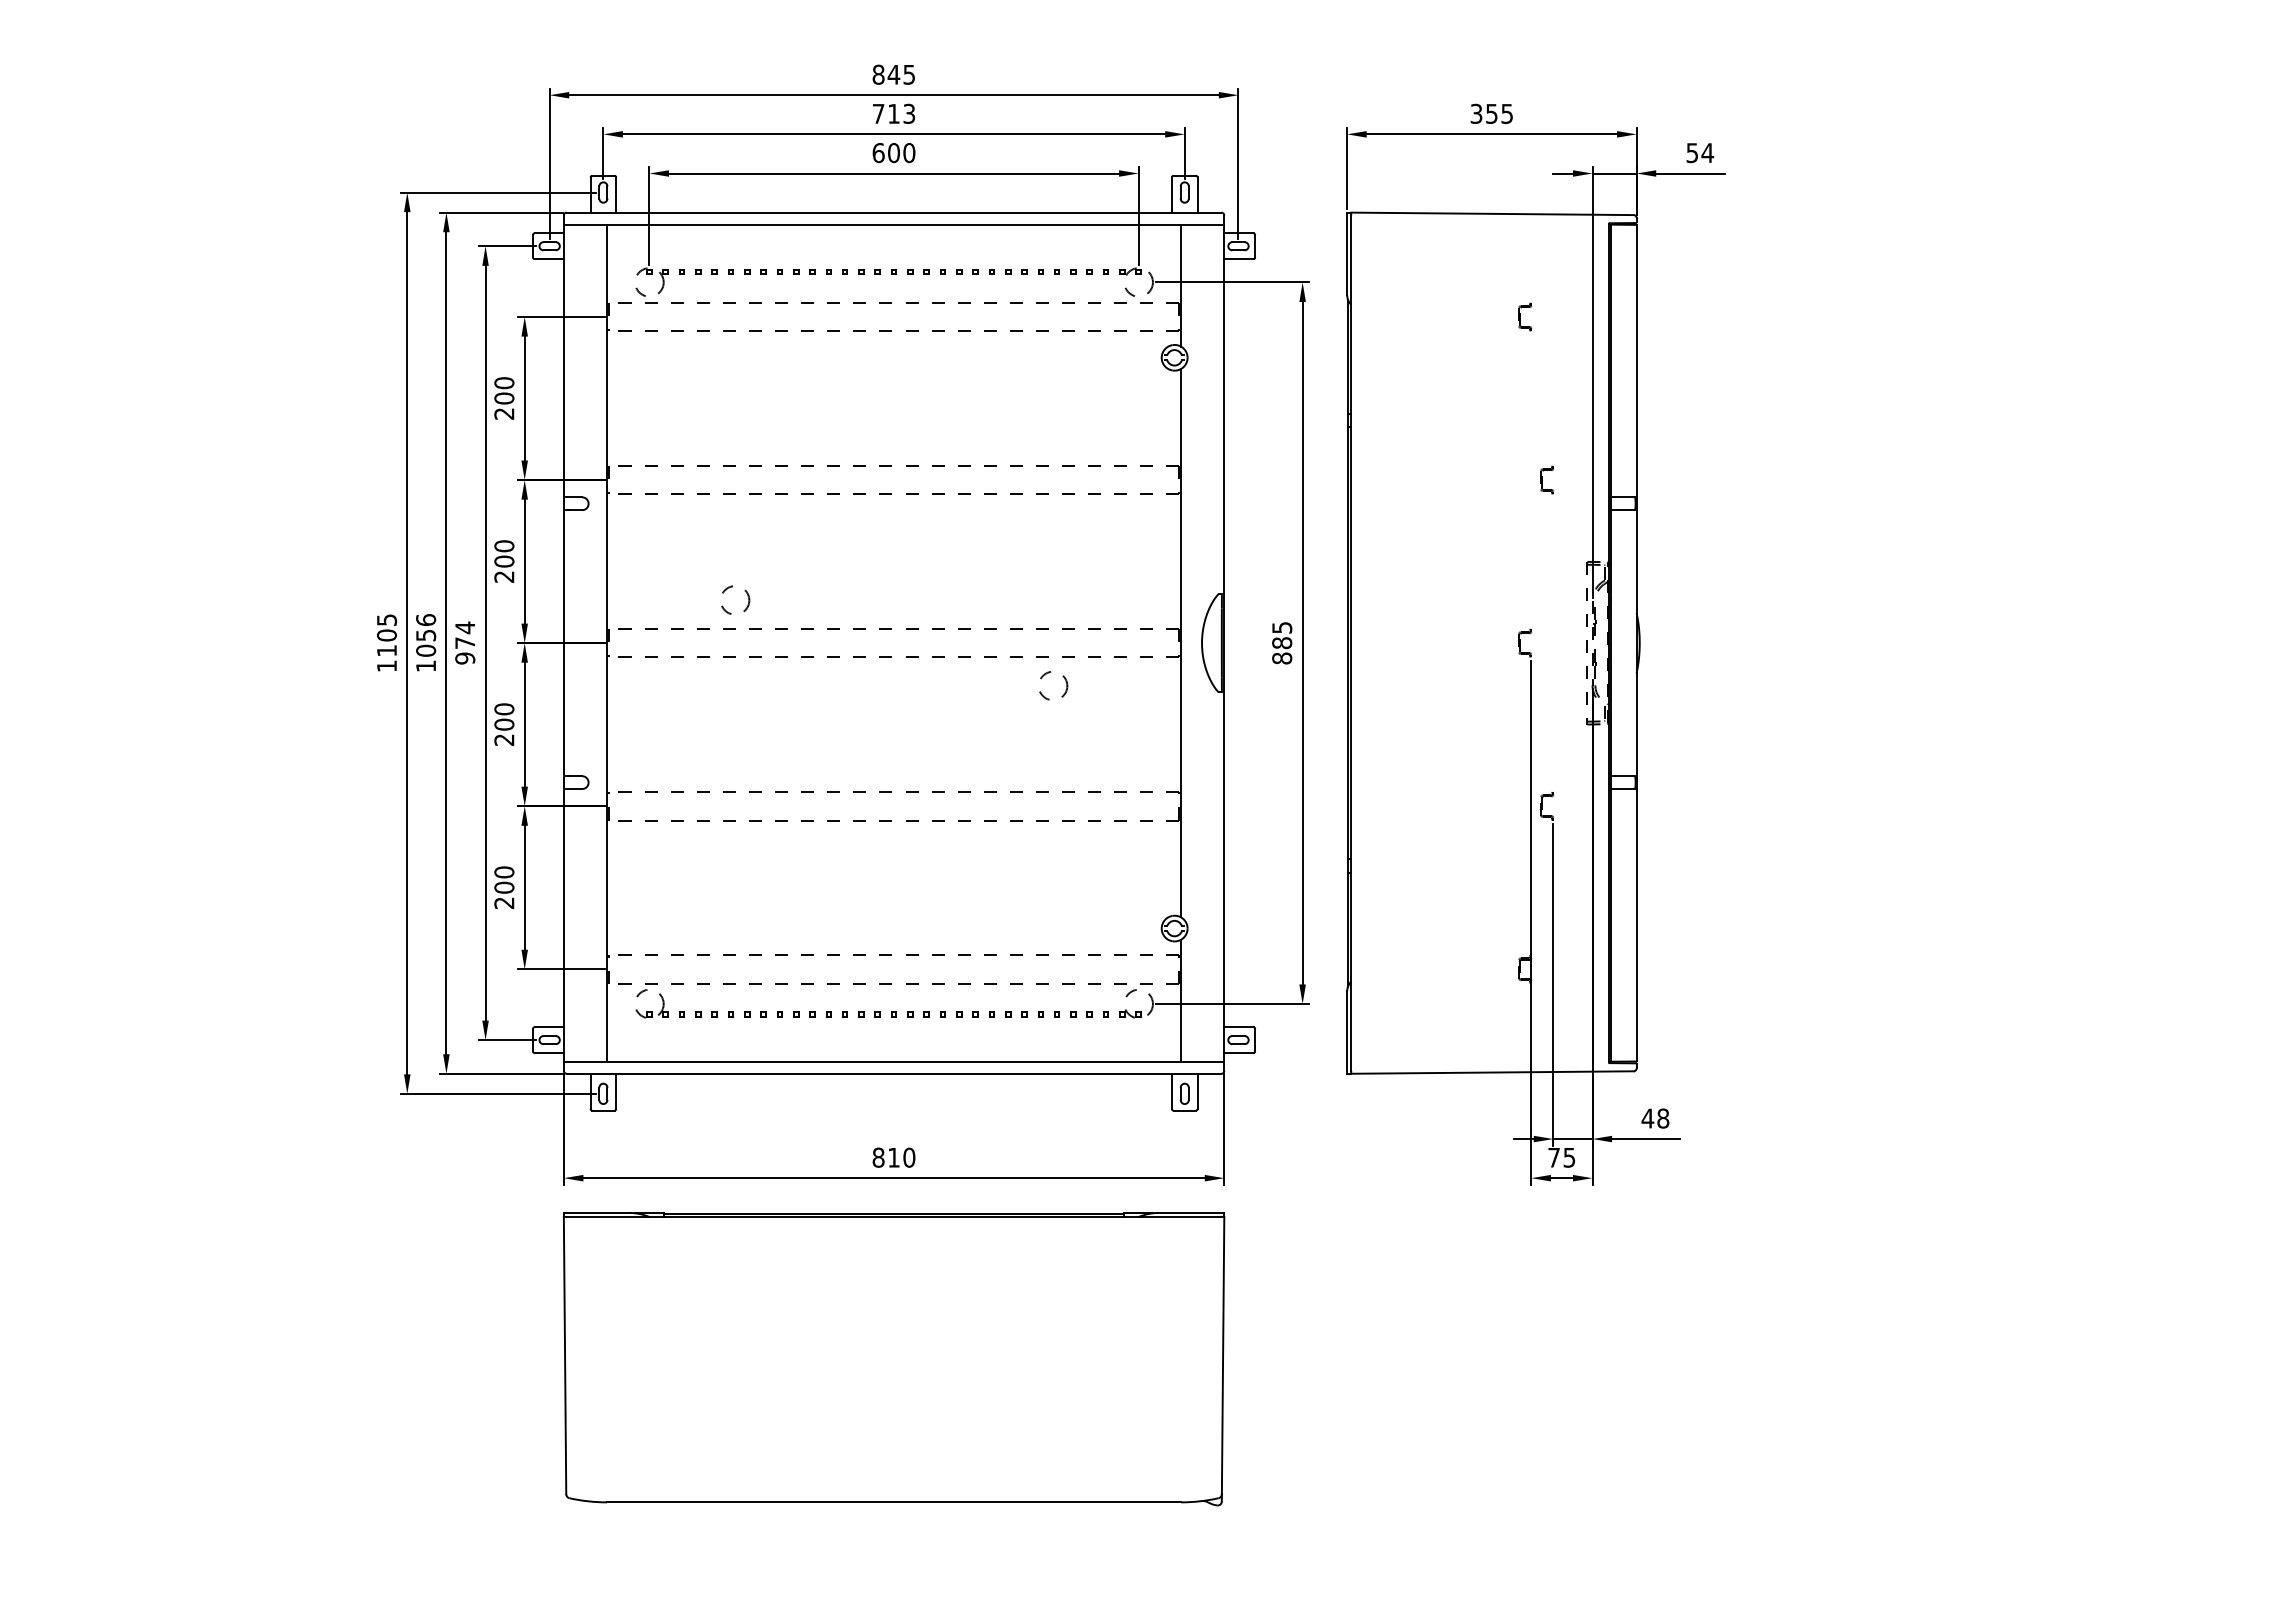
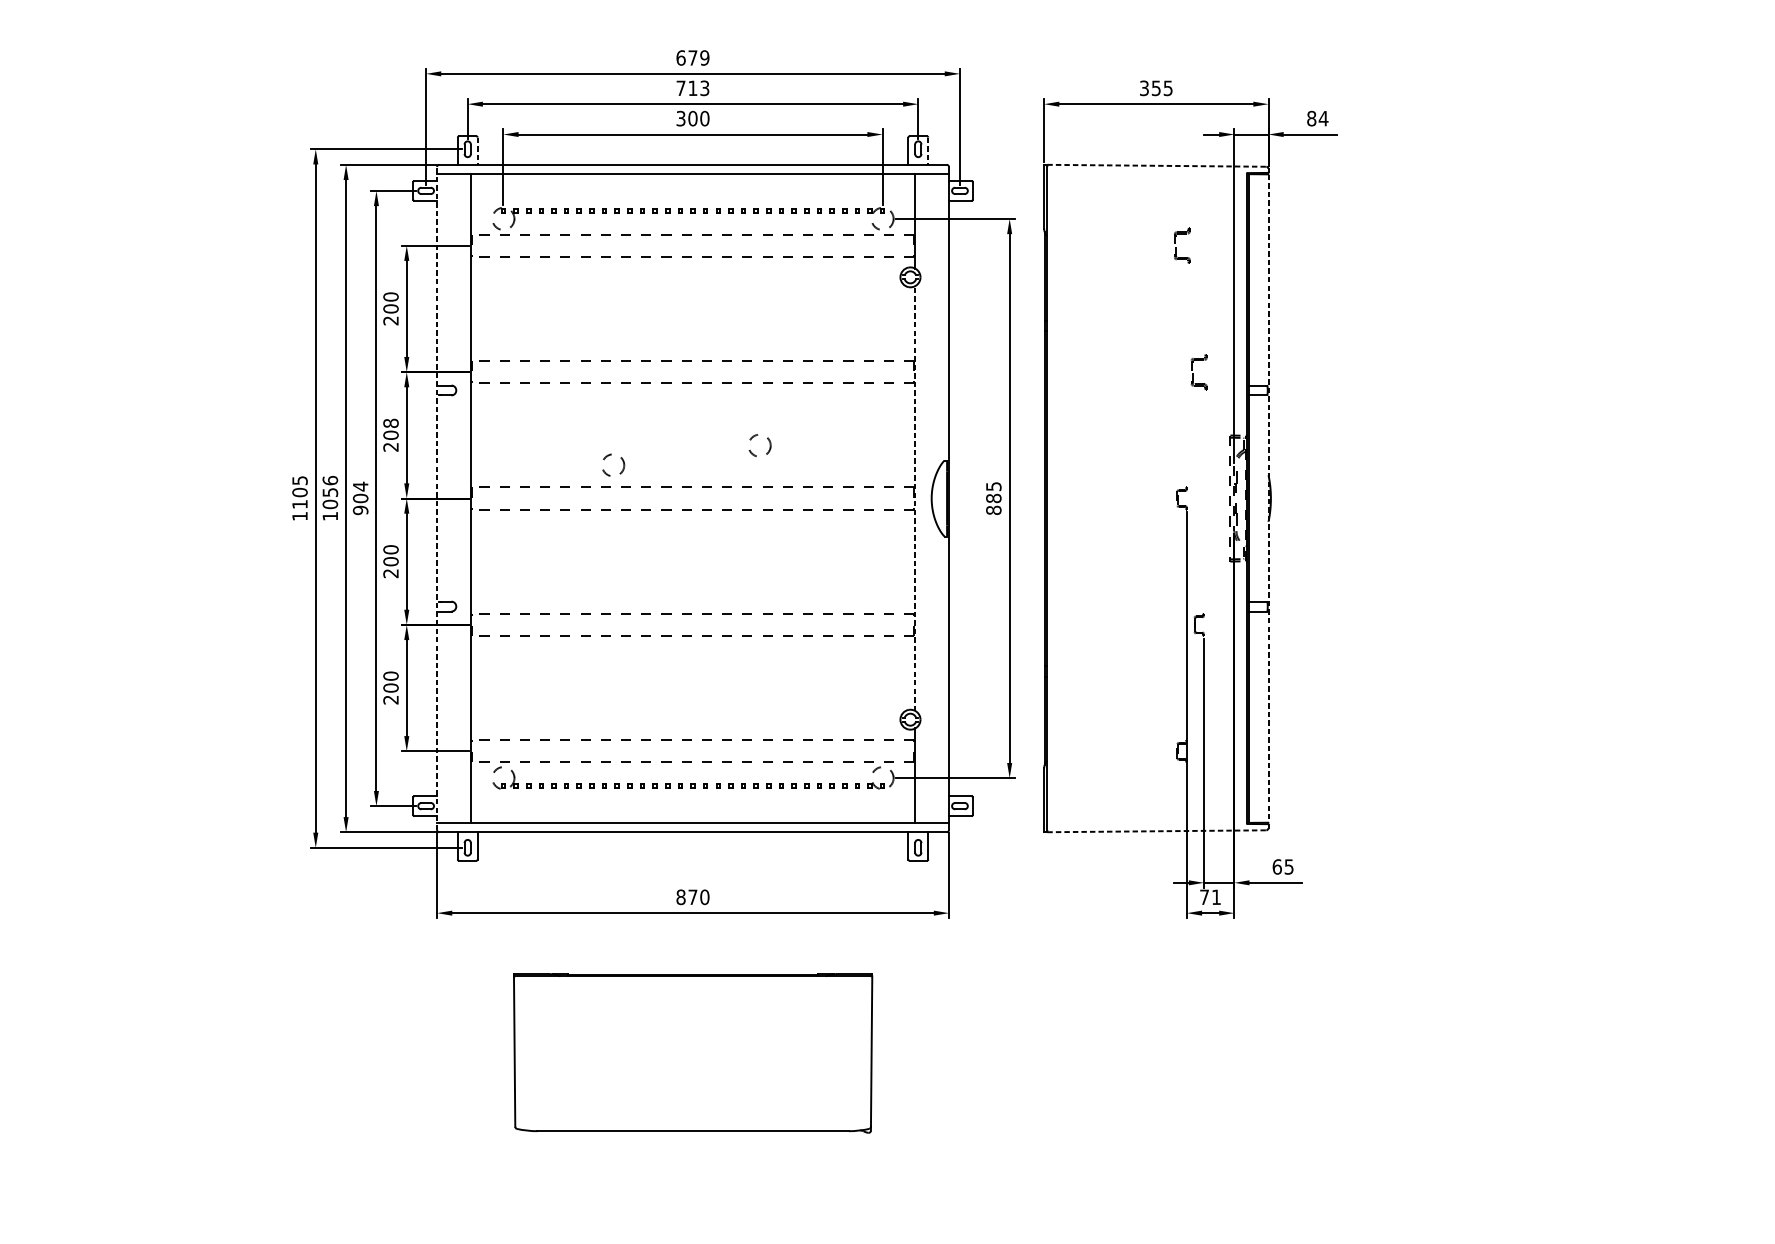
text: (893, 74) -> (692, 57), 845 -> 679
text: (878, 153) -> (680, 119), 600 -> 300
text: (1692, 153) -> (1311, 119), 54 -> 84
line: (616, 195) -> (477, 151), solid -> dashed
line: (1197, 195) -> (928, 151), solid -> dashed
line: (1493, 213) -> (1157, 165), solid -> dashed
part: (1524, 316) -> (1181, 245), size x1.6
part: (1547, 479) -> (1199, 371), size x1.6
text: (504, 546) -> (391, 423), 200 -> 208
circle: (735, 599) -> (613, 464), moved
line: (1181, 642) -> (915, 498), solid -> dashed
text: (465, 643) -> (360, 498), 974 -> 904
line: (563, 643) -> (436, 498), solid -> dashed
line: (1636, 643) -> (1268, 498), solid -> dashed
circle: (1053, 685) -> (760, 445), moved
line: (1493, 1072) -> (1157, 831), solid -> dashed
text: (1655, 1118) -> (1283, 866), 48 -> 65
text: (893, 1157) -> (692, 897), 810 -> 870
text: (1569, 1157) -> (1216, 897), 75 -> 71
part: (894, 1359) -> (693, 1053), size x0.7

